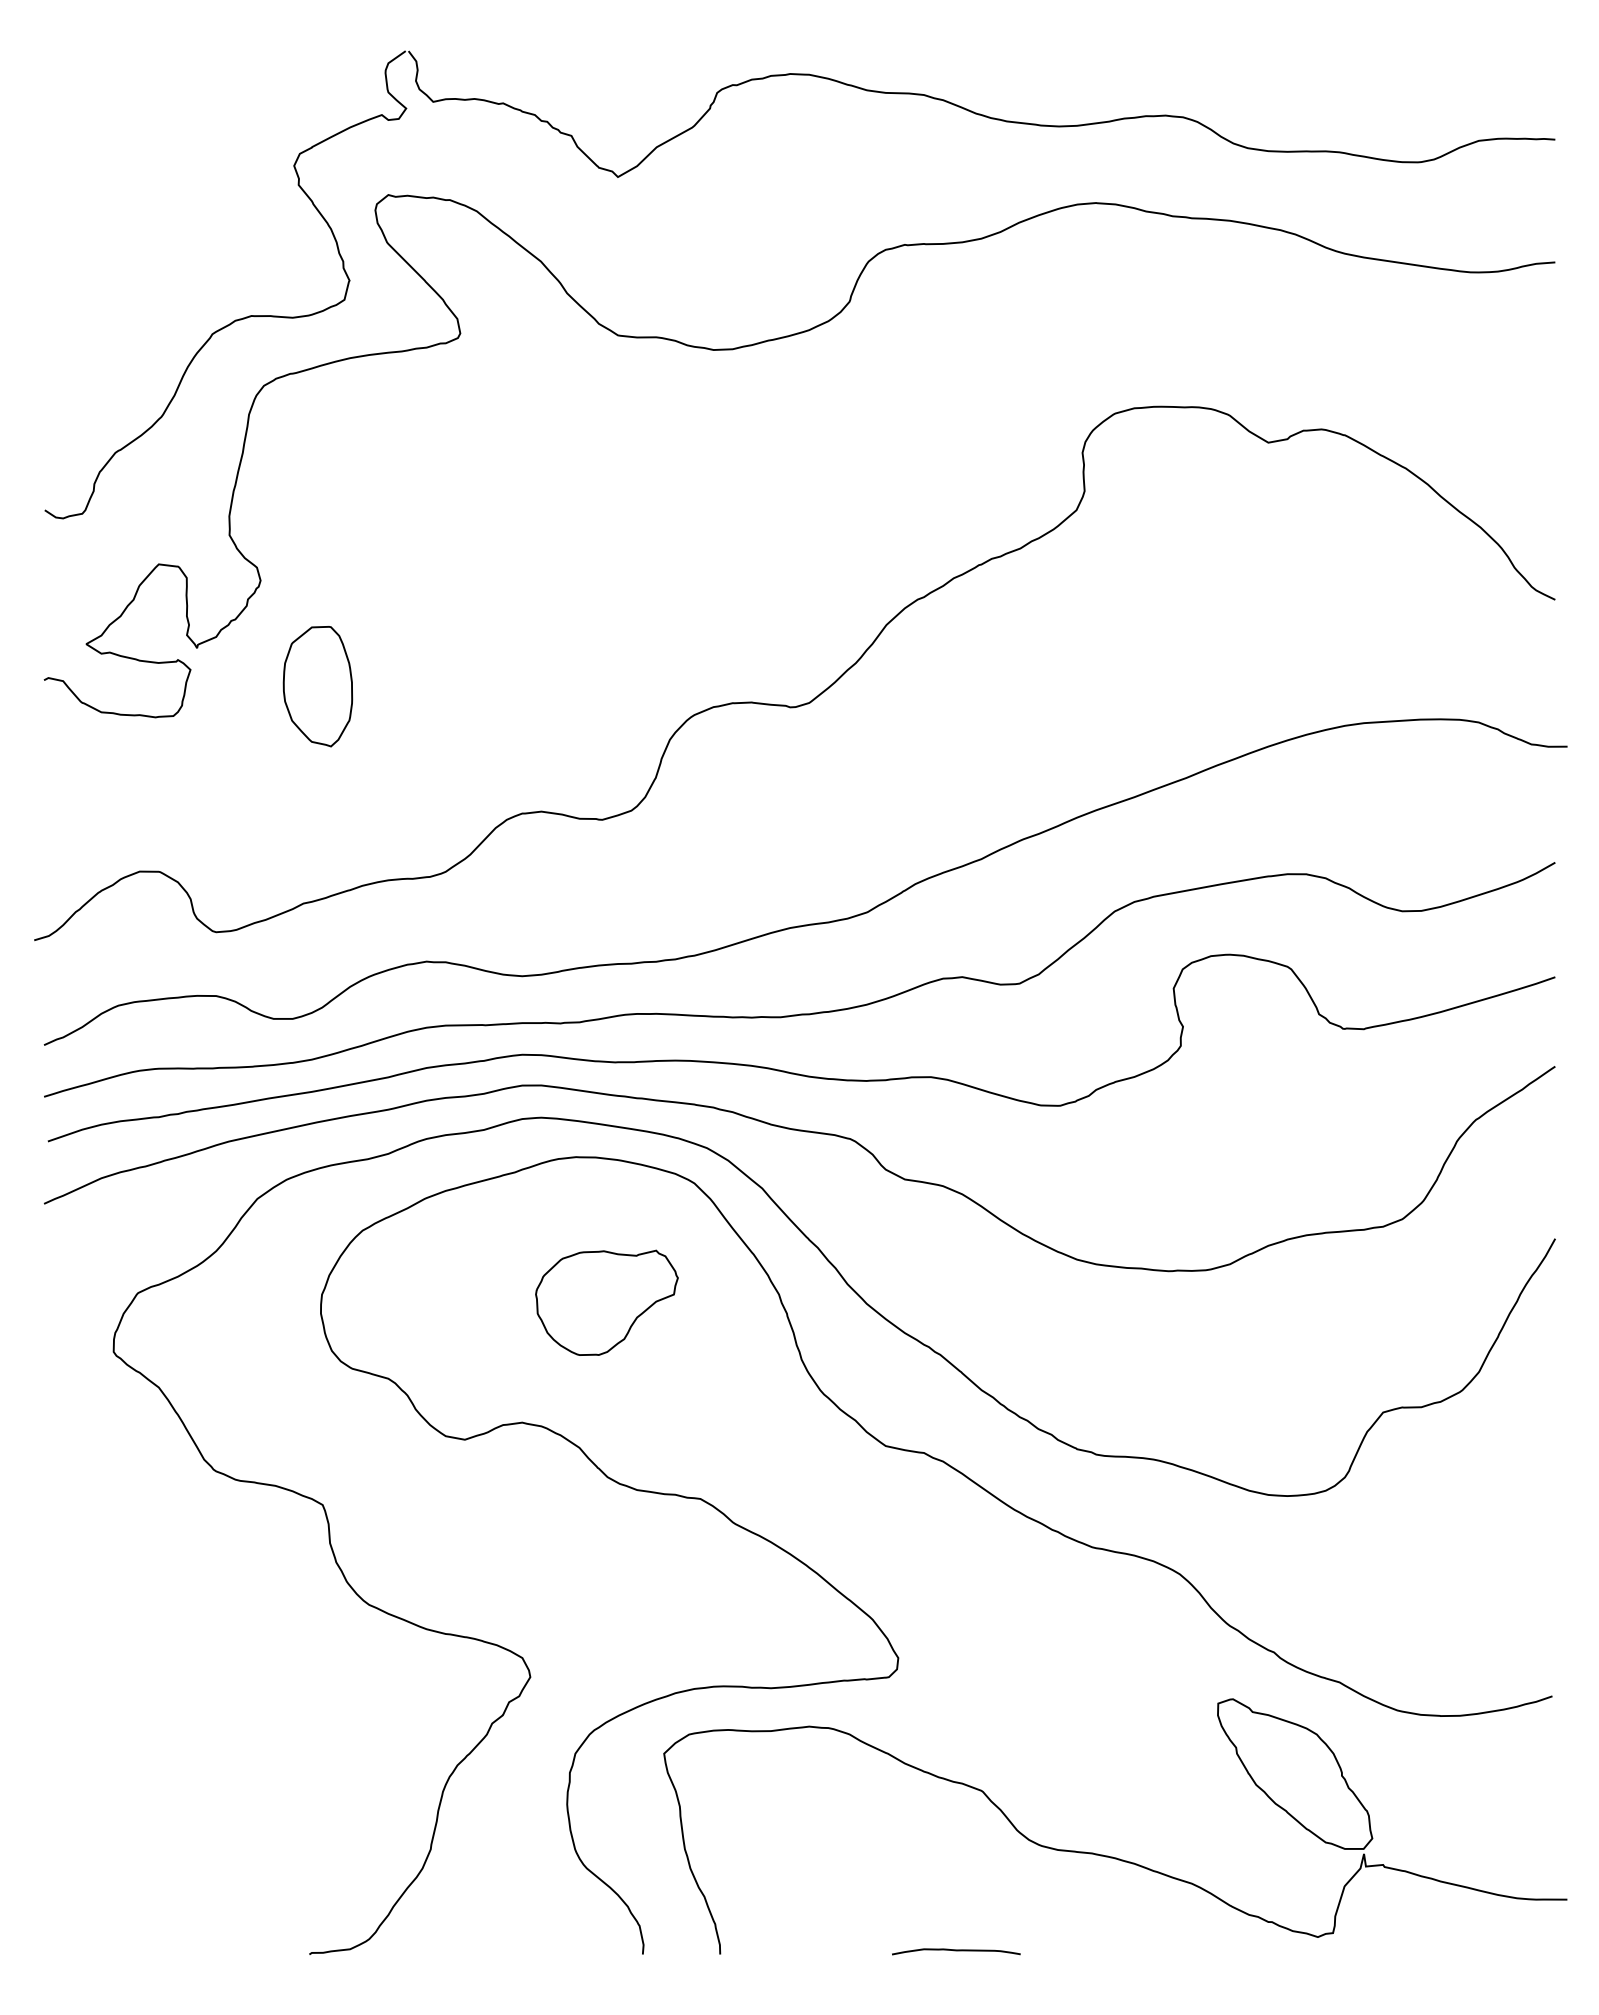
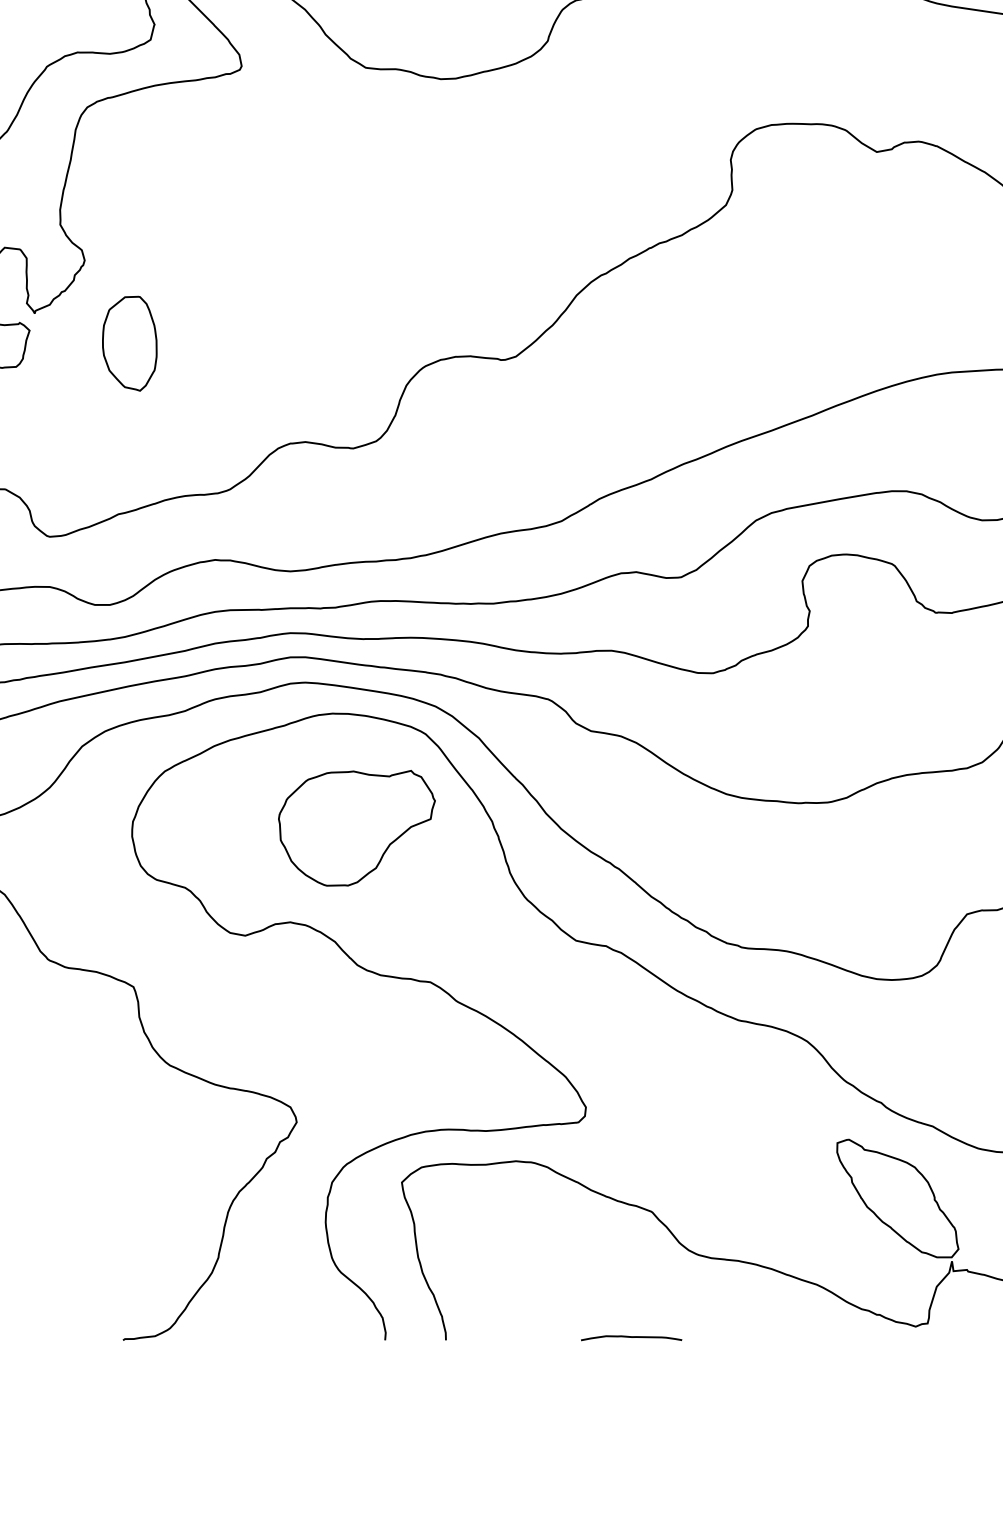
part: (606, 1302) -> (356, 827), size x1.4

